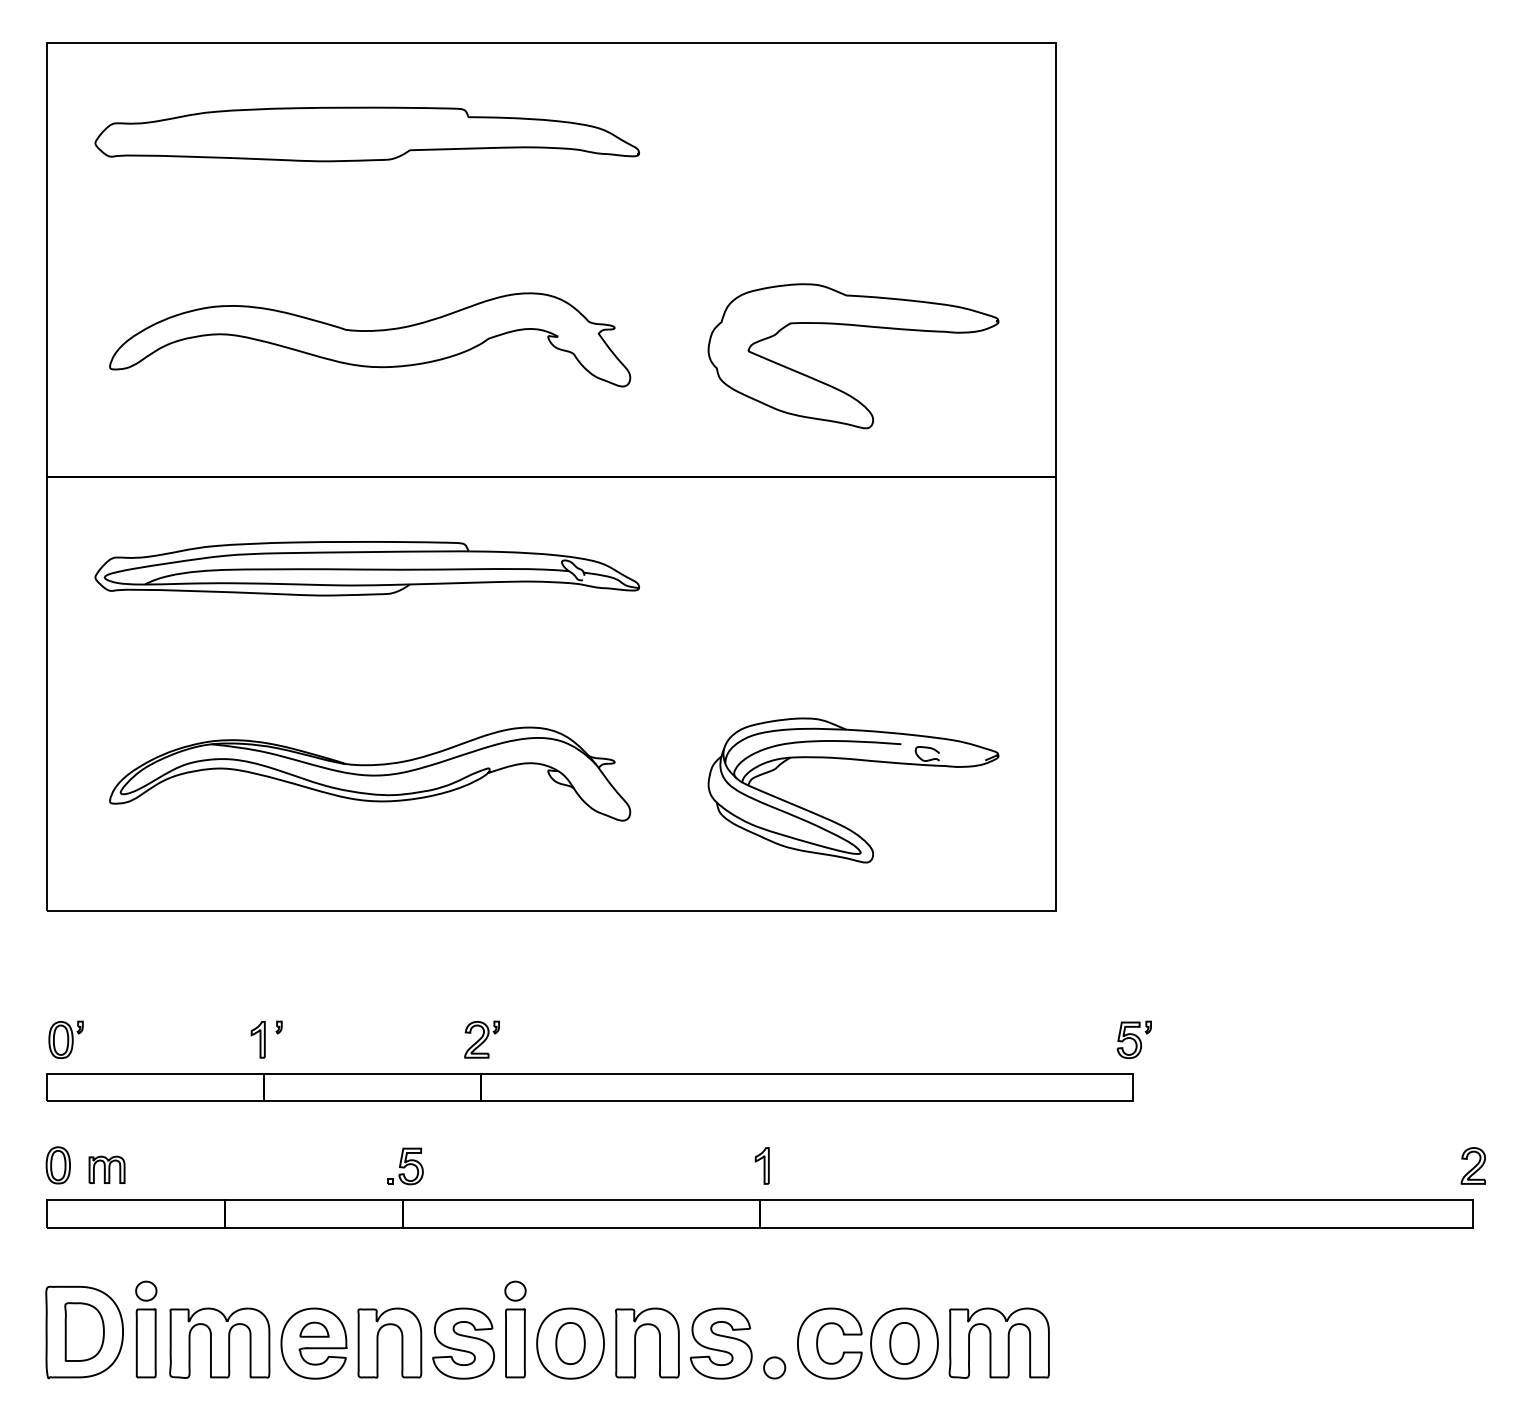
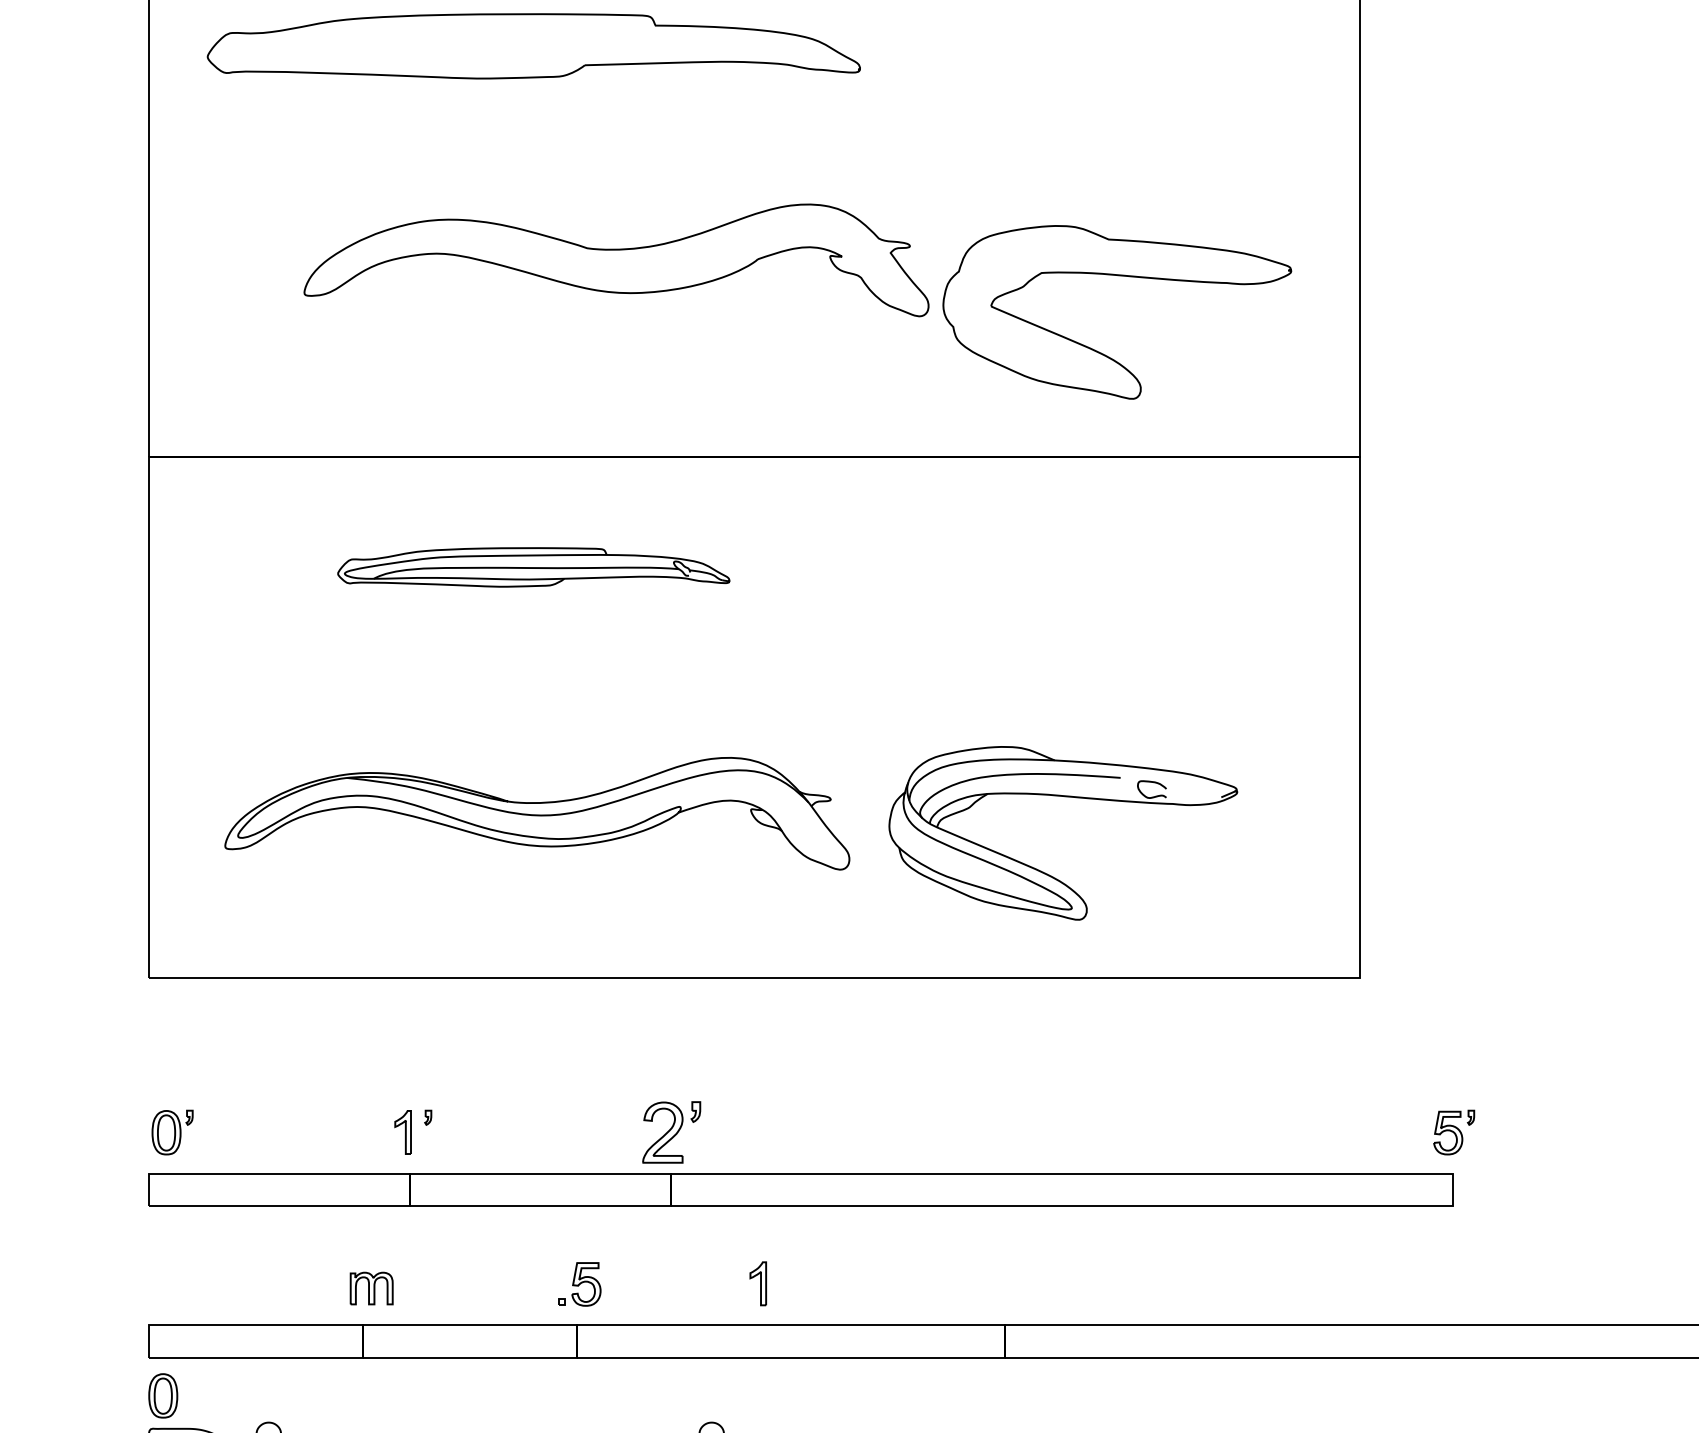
part: (370, 339) -> (616, 259), moved
part: (366, 568) -> (532, 567), size x0.6
part: (853, 760) -> (1063, 797), moved
part: (481, 1039) -> (670, 1132), size x1.4
part: (57, 1165) -> (162, 1396), moved
part: (761, 1165) -> (757, 1283), moved
part: (106, 1169) -> (371, 1288), moved

